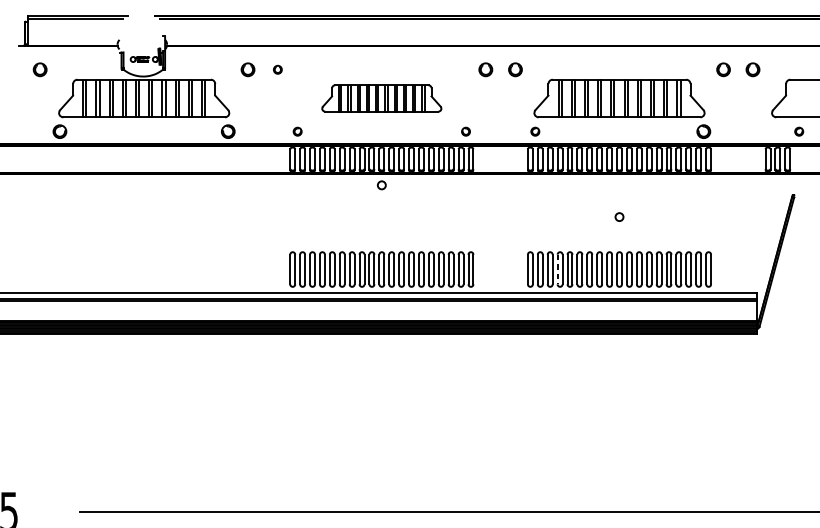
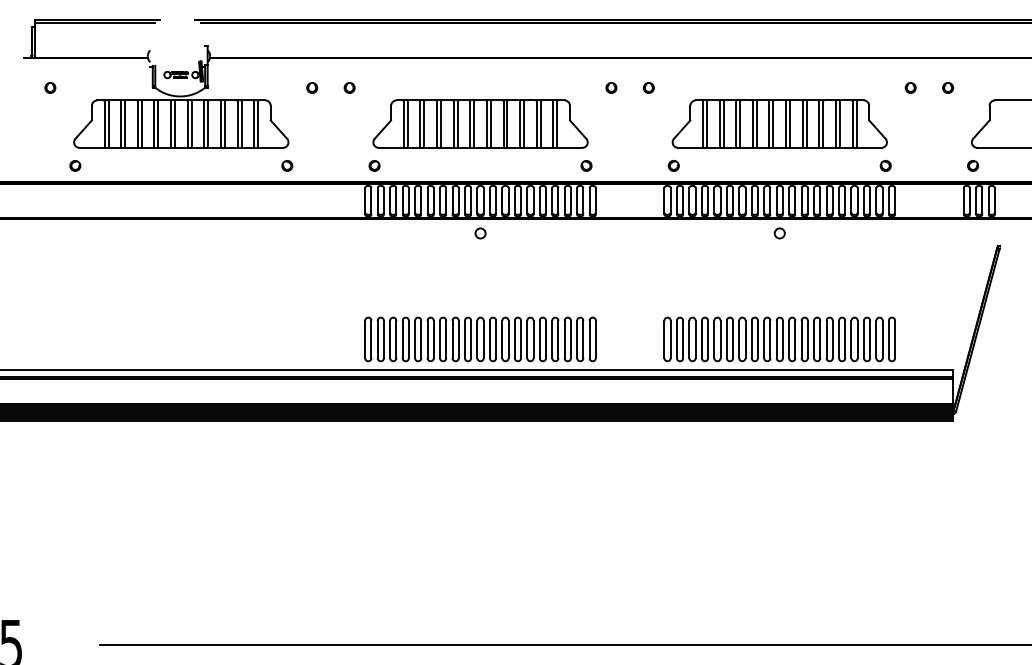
part: (40, 69) -> (50, 87), size x0.62
part: (248, 69) -> (312, 87), size x0.62
part: (485, 69) -> (611, 87), size x0.62
part: (515, 69) -> (648, 87), size x0.62
part: (723, 69) -> (910, 87), size x0.62
part: (753, 69) -> (948, 87), size x0.62
part: (381, 98) -> (480, 123), size x1.43
part: (60, 131) -> (75, 165), size x0.62
part: (228, 131) -> (287, 165), size x0.62
part: (703, 131) -> (885, 165), size x0.62
part: (798, 131) -> (972, 165), moved
circle: (619, 217) -> (779, 233), moved
line: (557, 269) -> (701, 339), dashed -> solid

